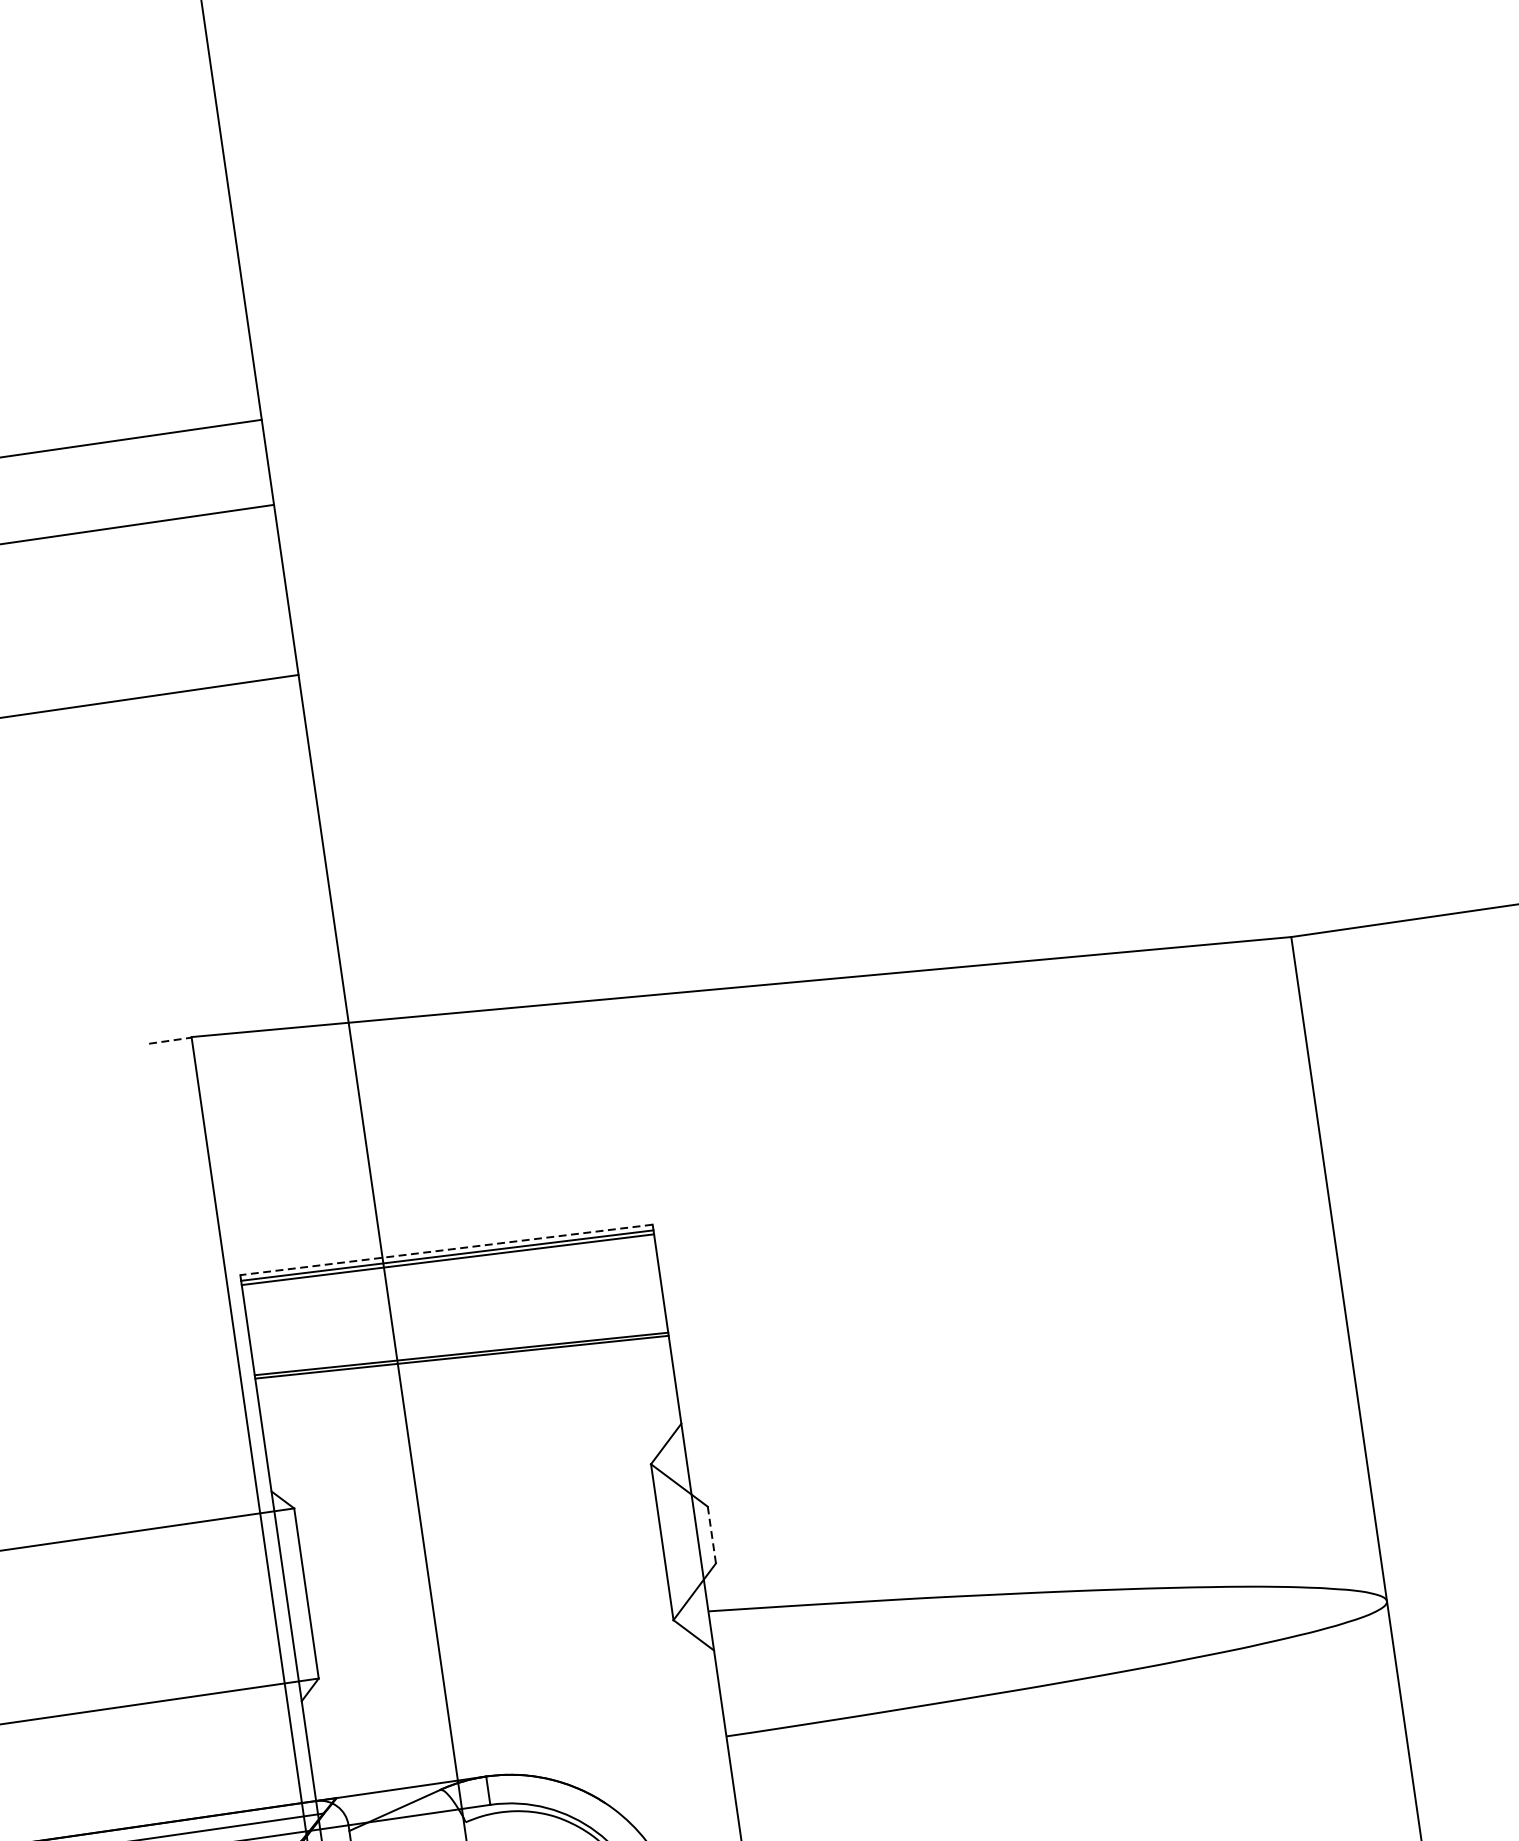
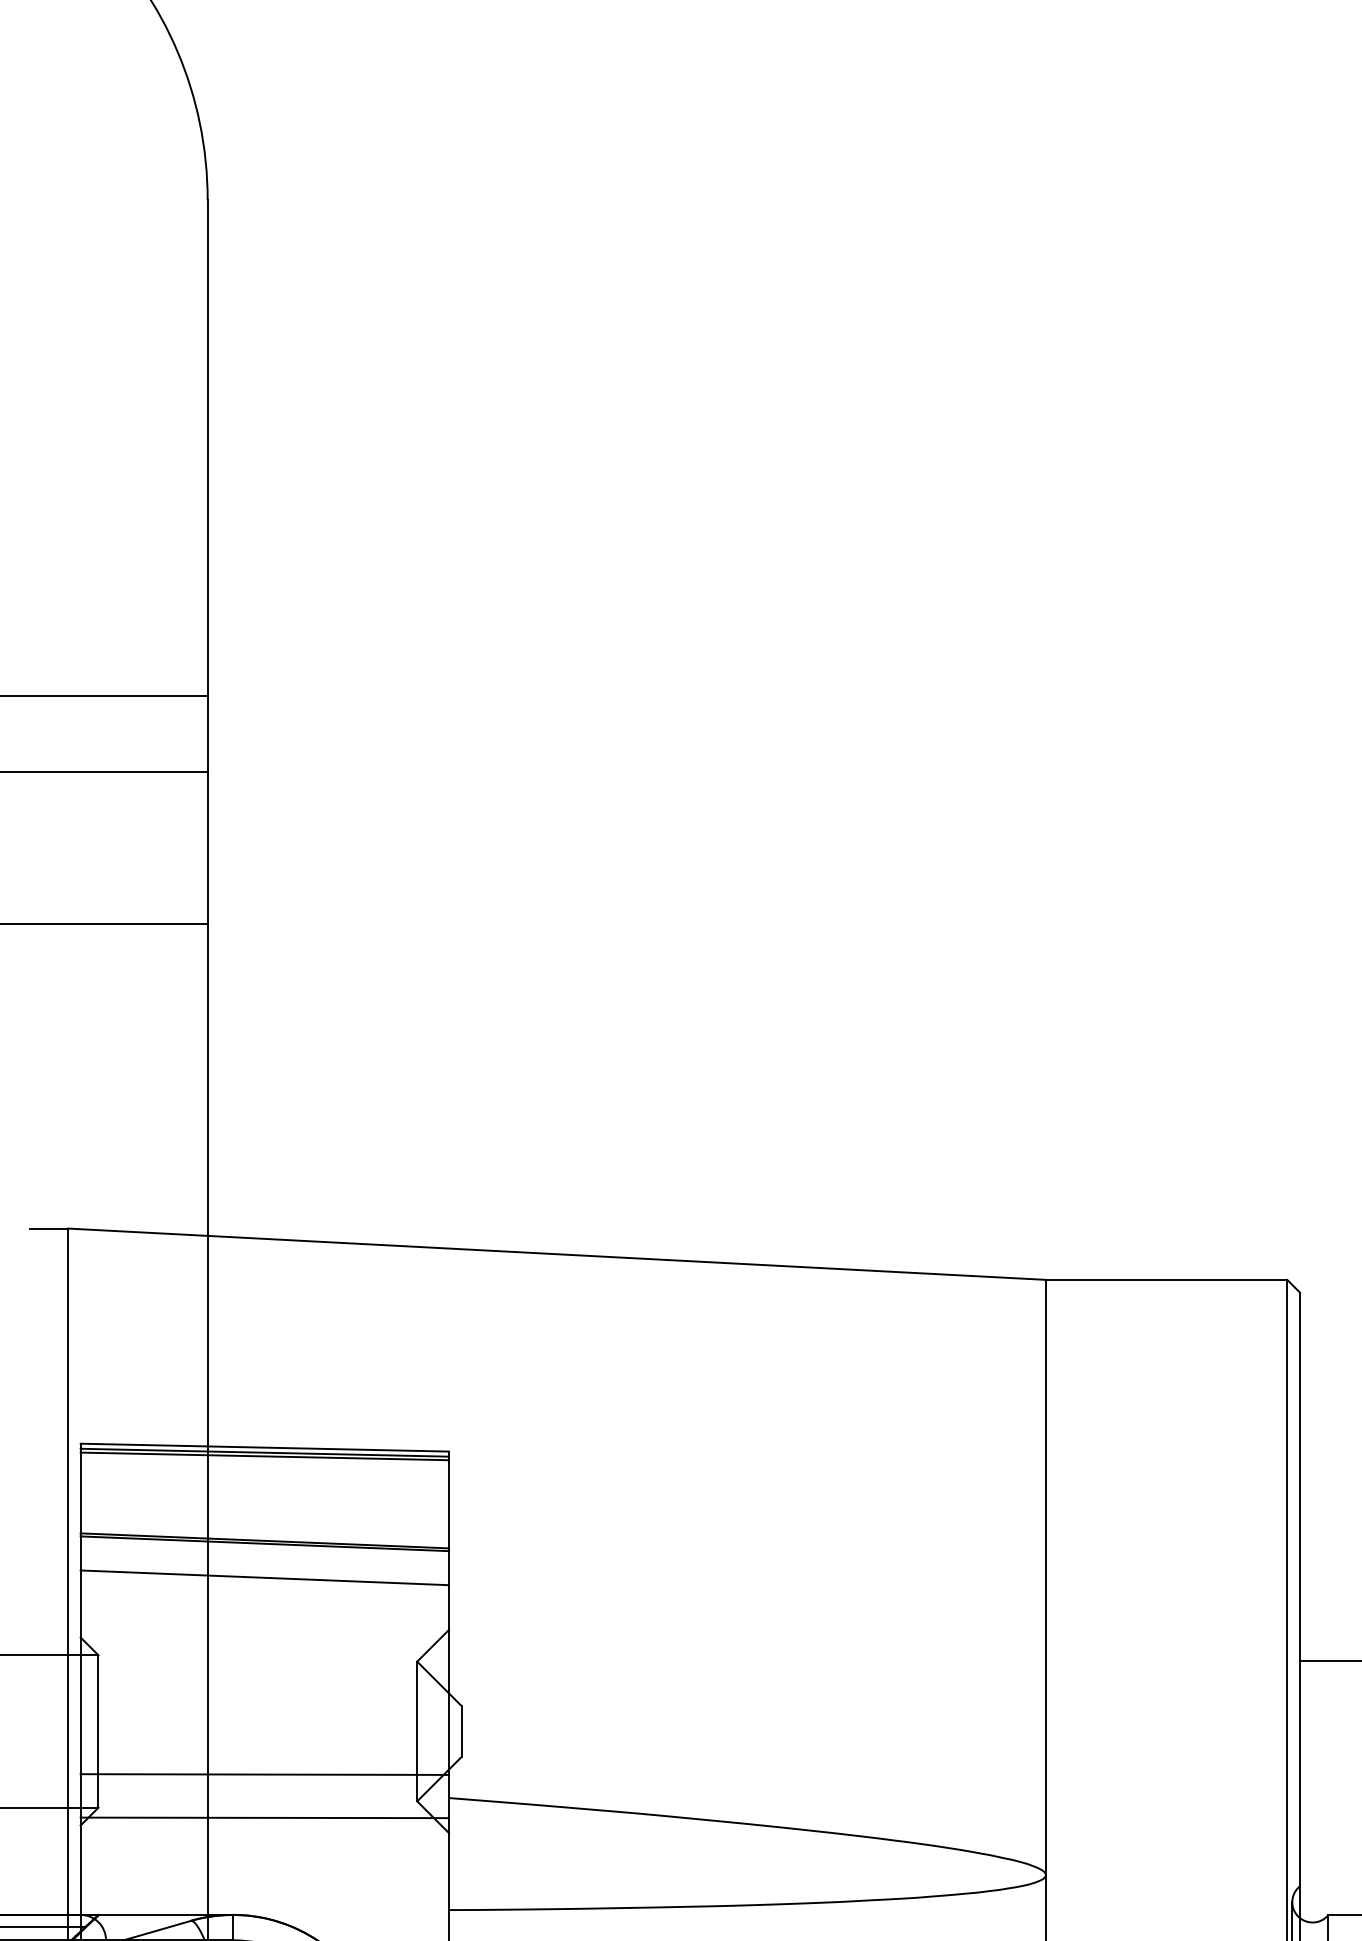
line: (171, 1041) -> (49, 1229), dashed -> solid
line: (446, 1249) -> (264, 1447), dashed -> solid
line: (467, 1394) -> (264, 1577), added
line: (711, 1535) -> (461, 1731), dashed -> solid
line: (498, 1614) -> (264, 1774), added
line: (505, 1662) -> (264, 1817), added

